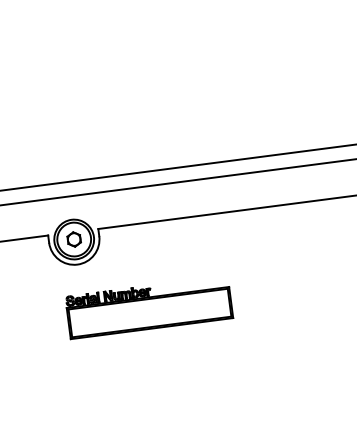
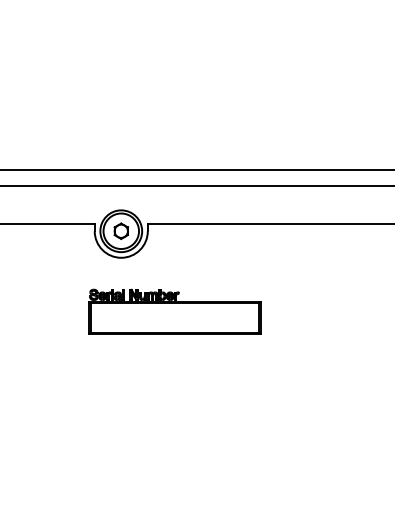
part: (148, 306) -> (174, 311), moved

